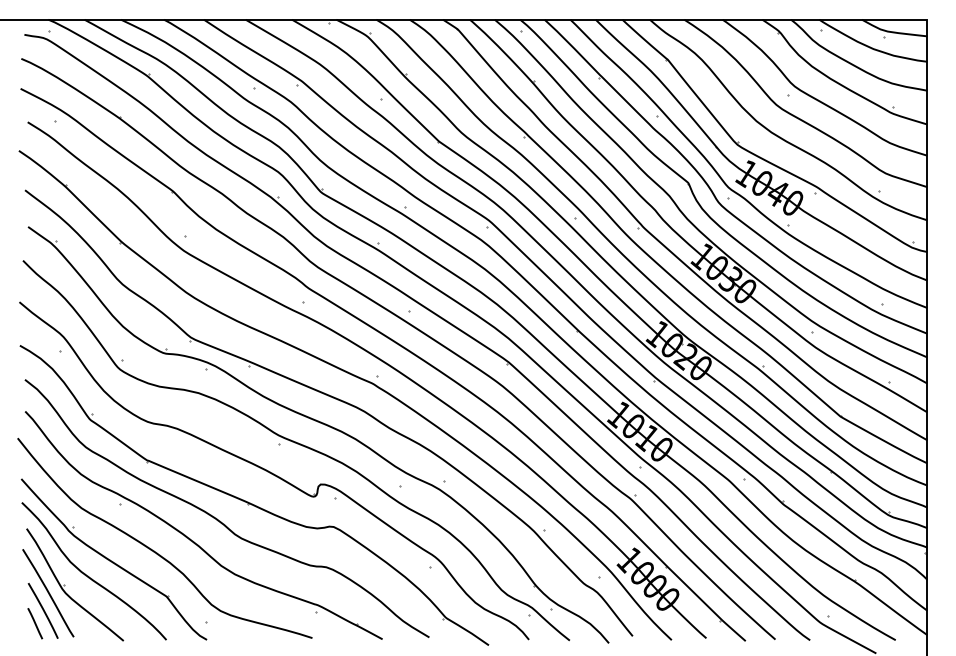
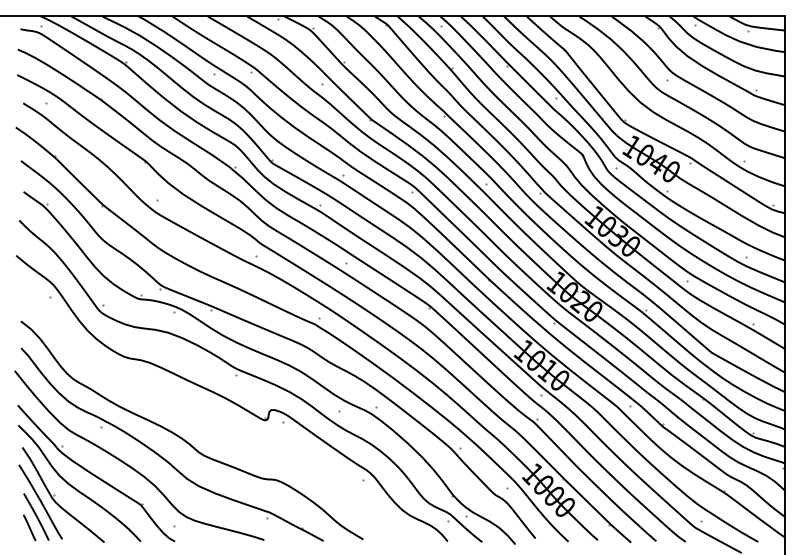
part: (250, 502) -> (211, 425), removed

